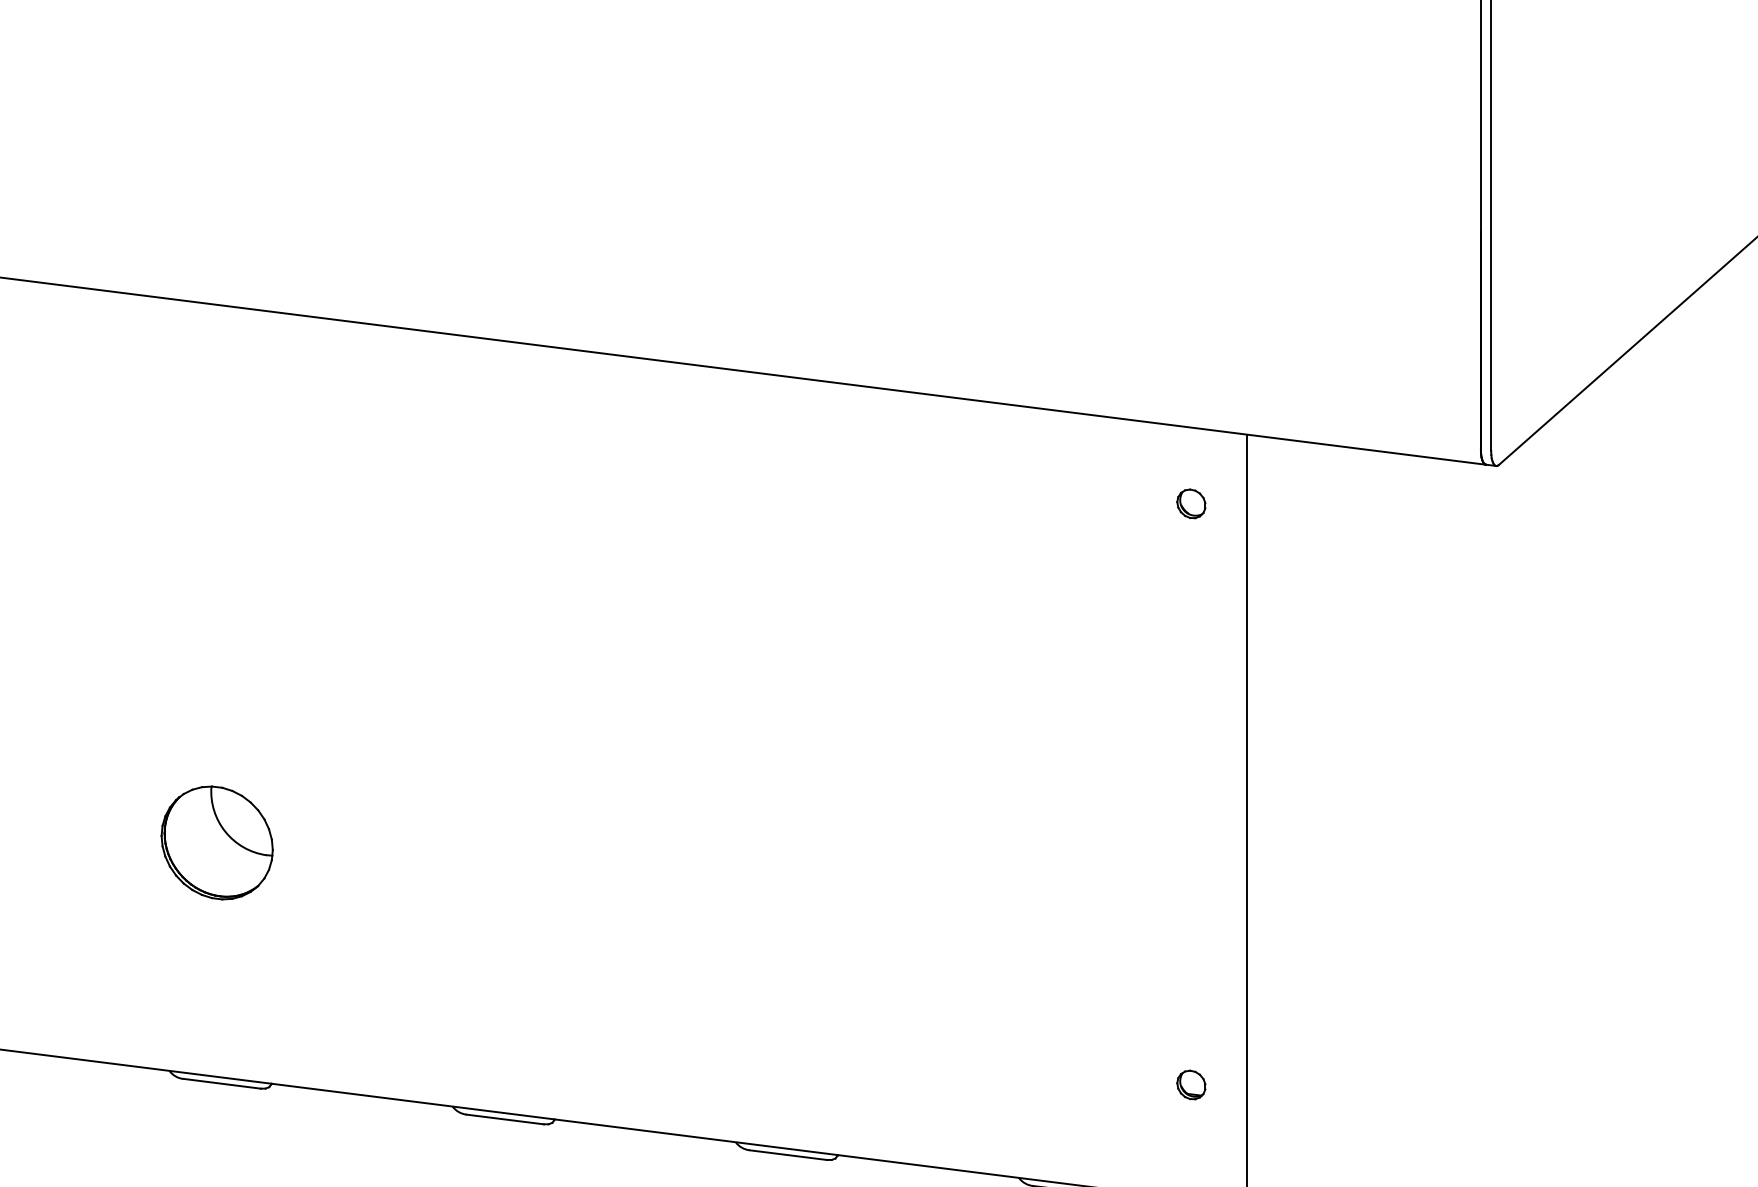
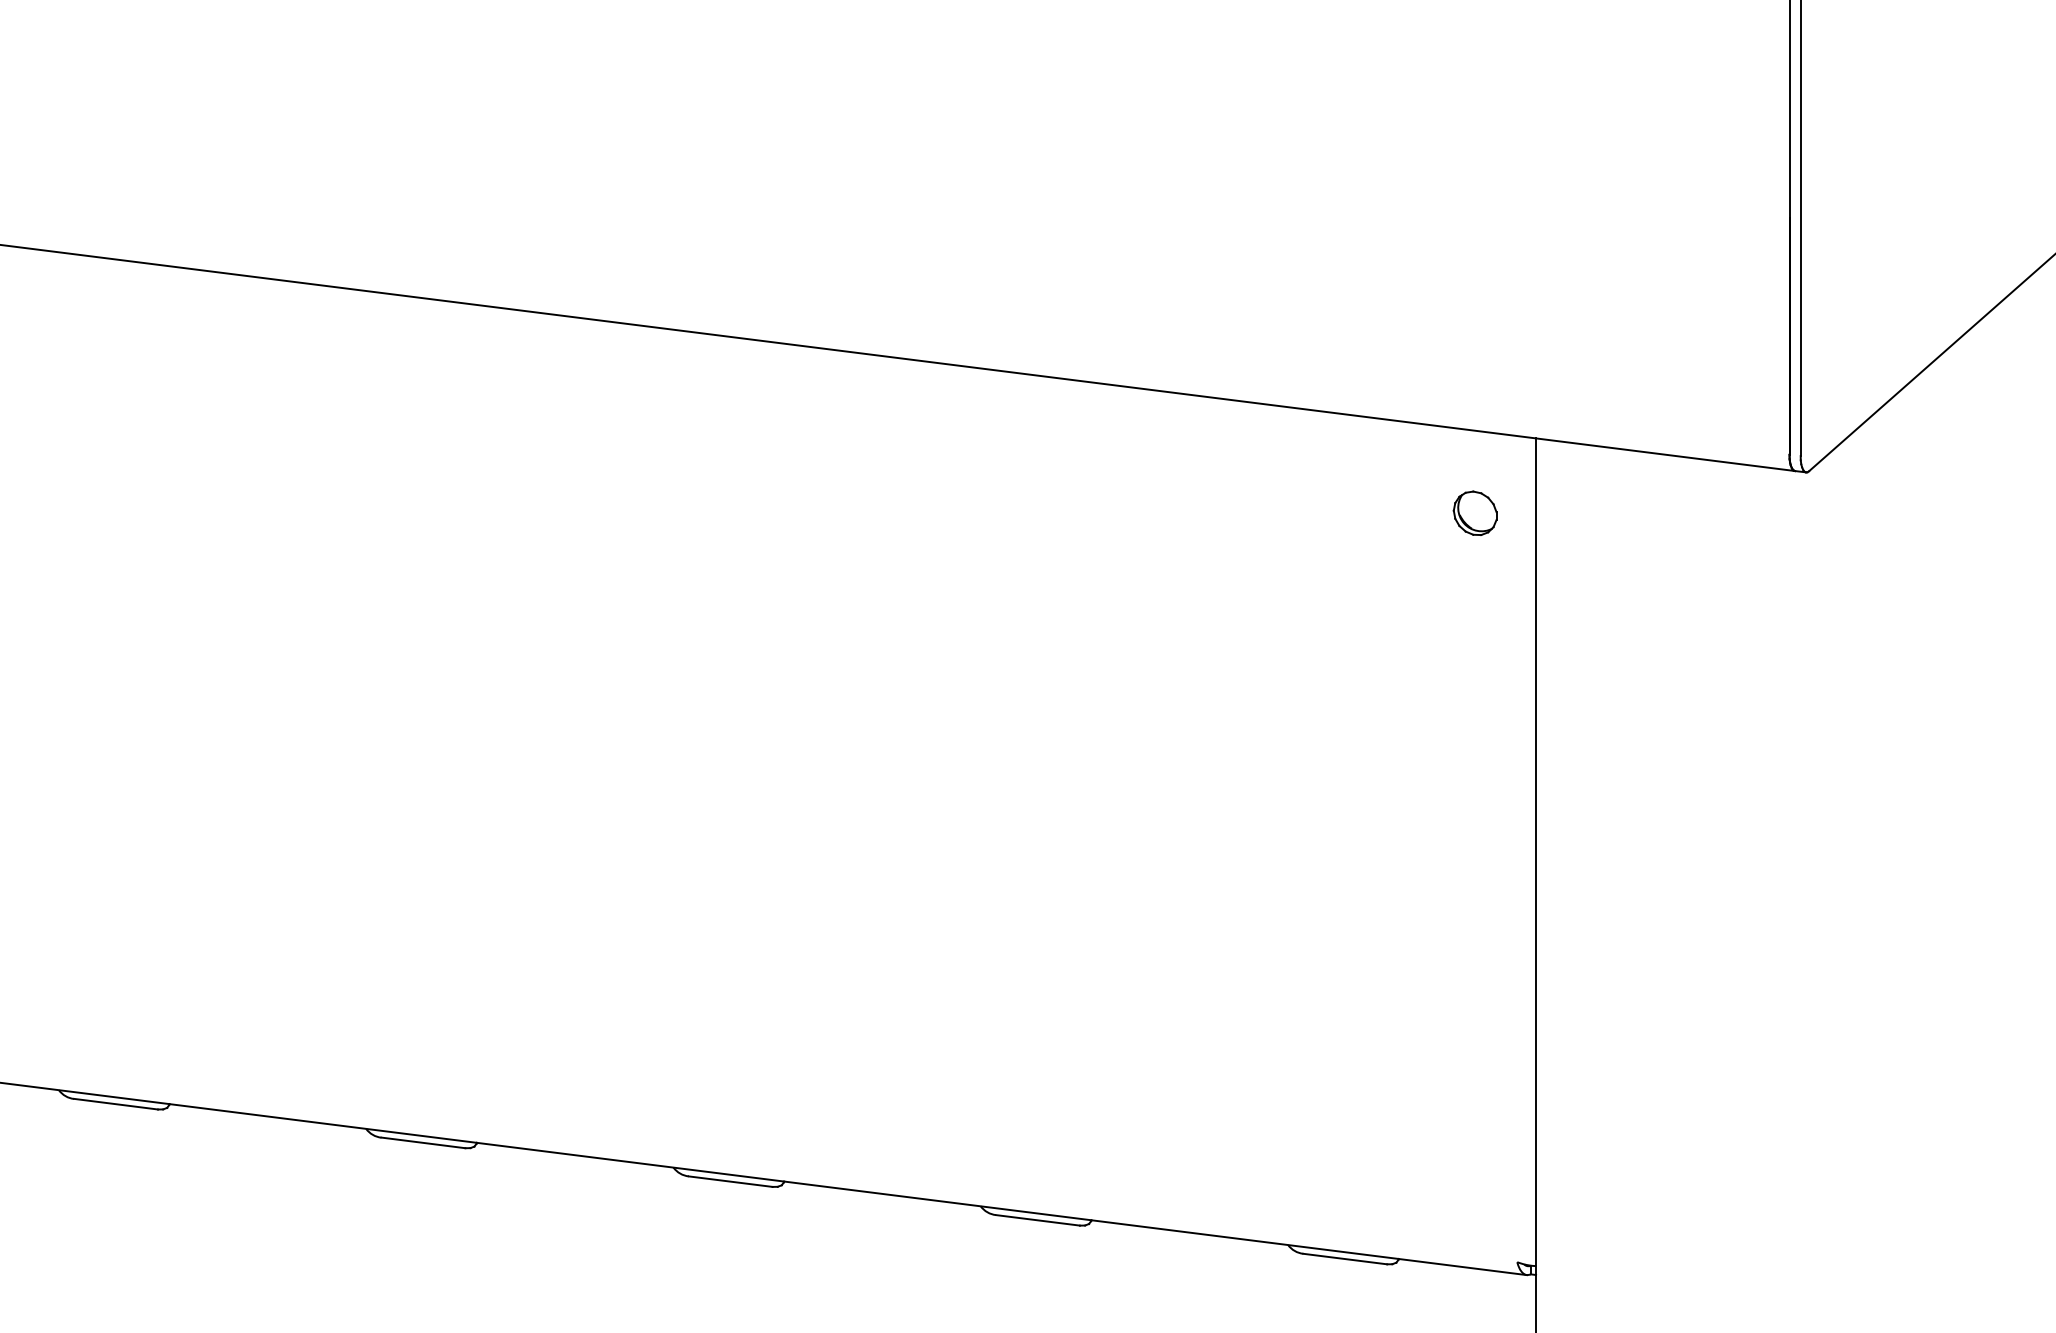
part: (1191, 503) -> (1475, 513), size x1.4
part: (216, 842) -> (417, 881), removed
part: (1191, 1084) -> (1475, 1143), removed

